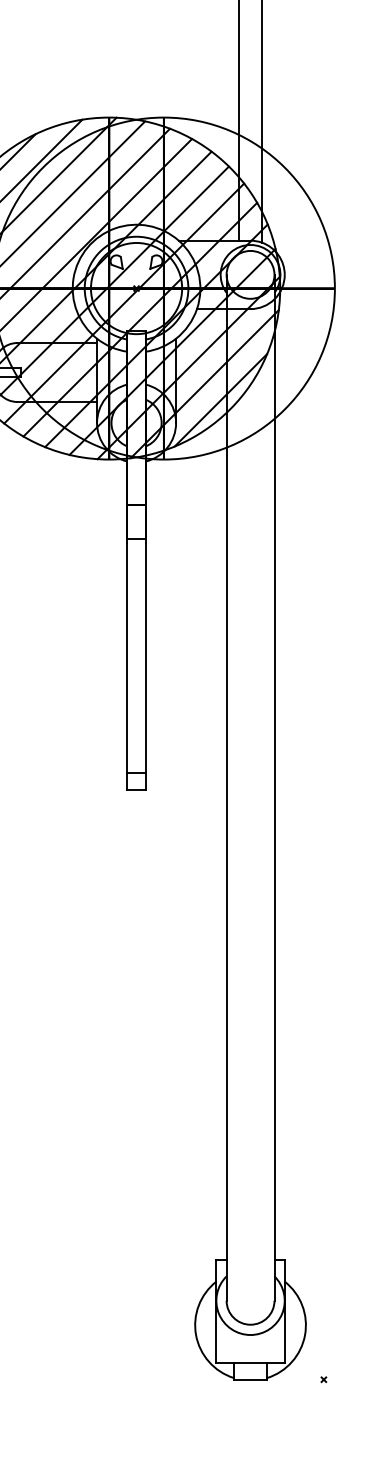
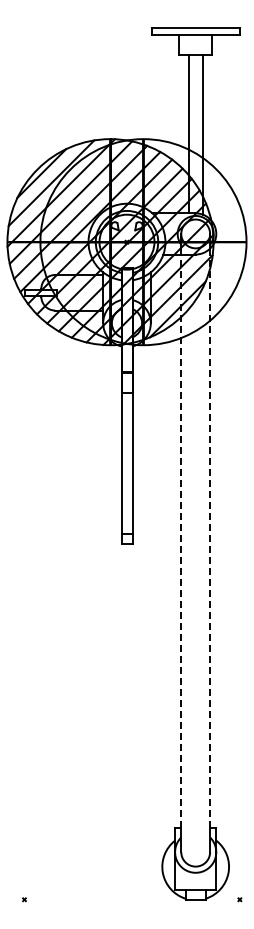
line: (275, 780) -> (210, 538), solid -> dashed
line: (227, 785) -> (181, 541), solid -> dashed

